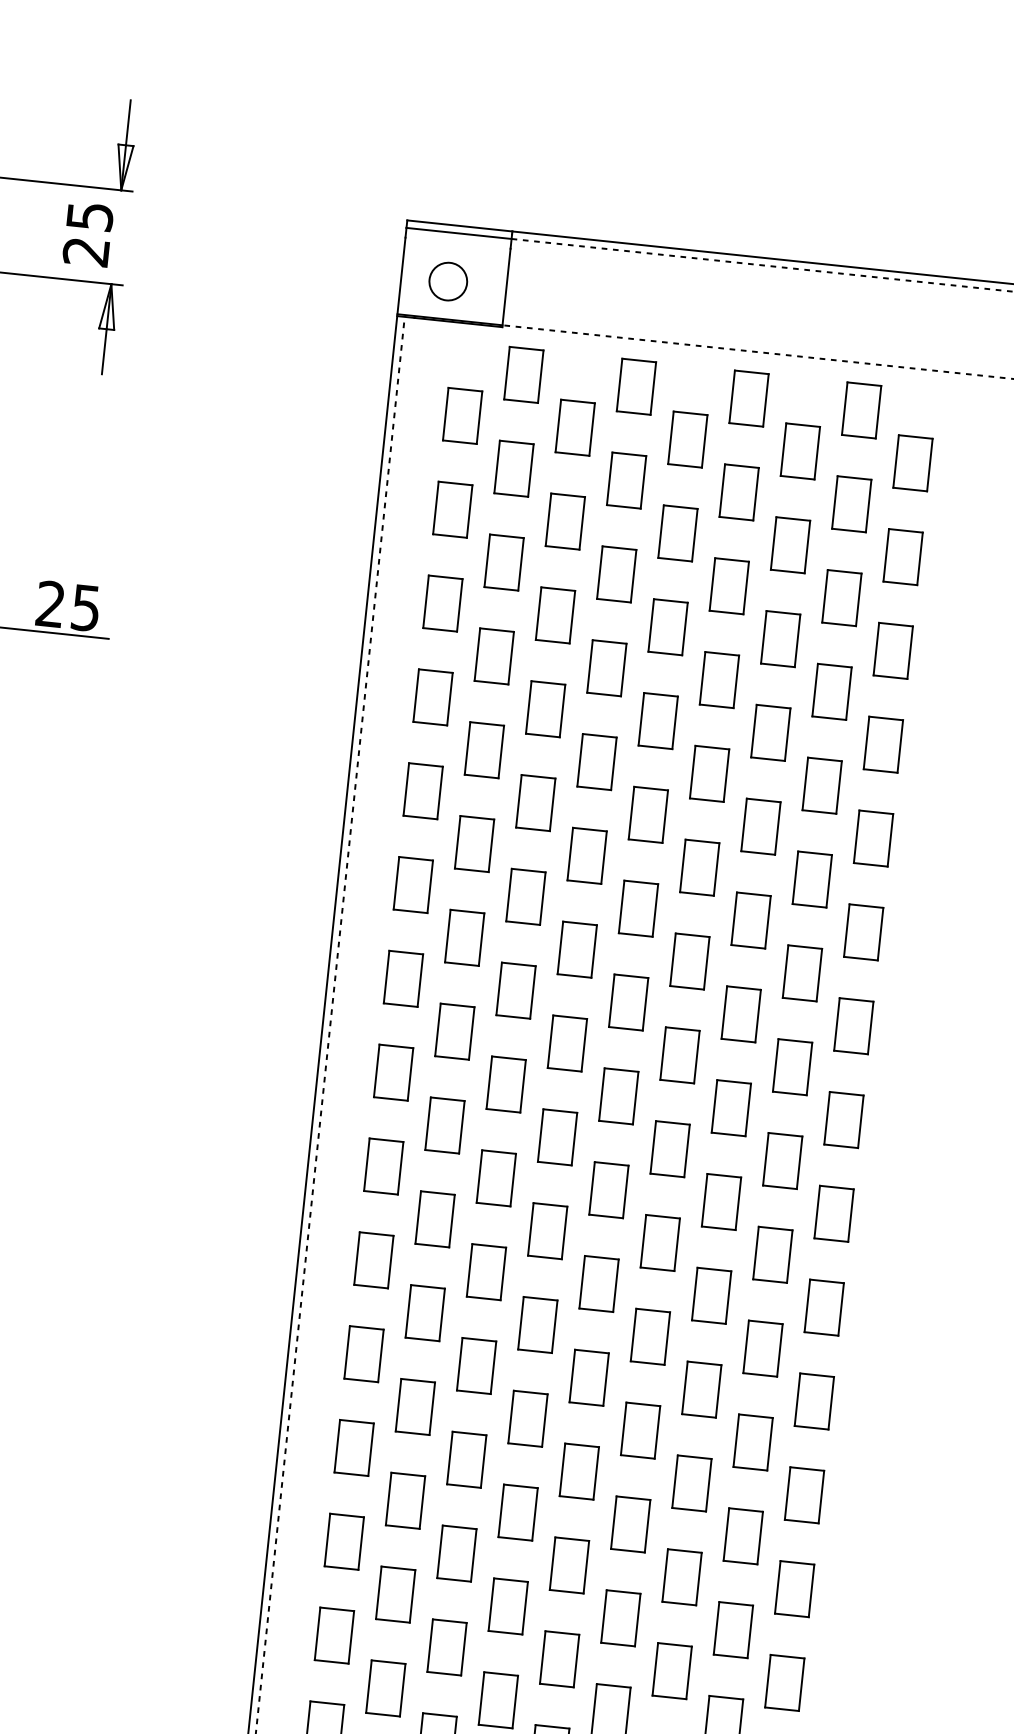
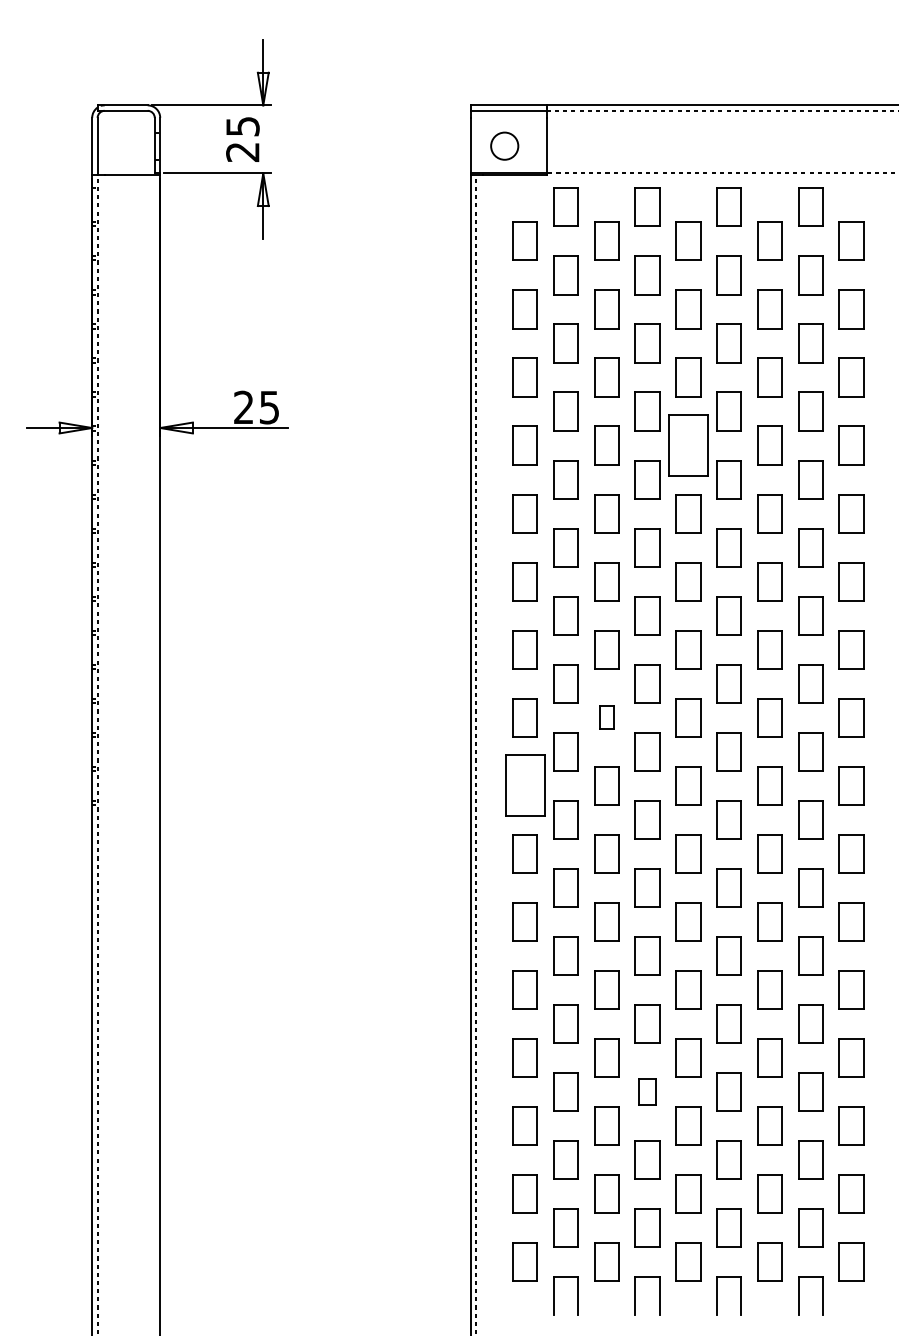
part: (658, 721) -> (688, 445), size x1.6
part: (505, 1084) -> (606, 717), size x0.6
part: (382, 1166) -> (524, 785), size x1.6
part: (508, 1605) -> (647, 1091), size x0.7

